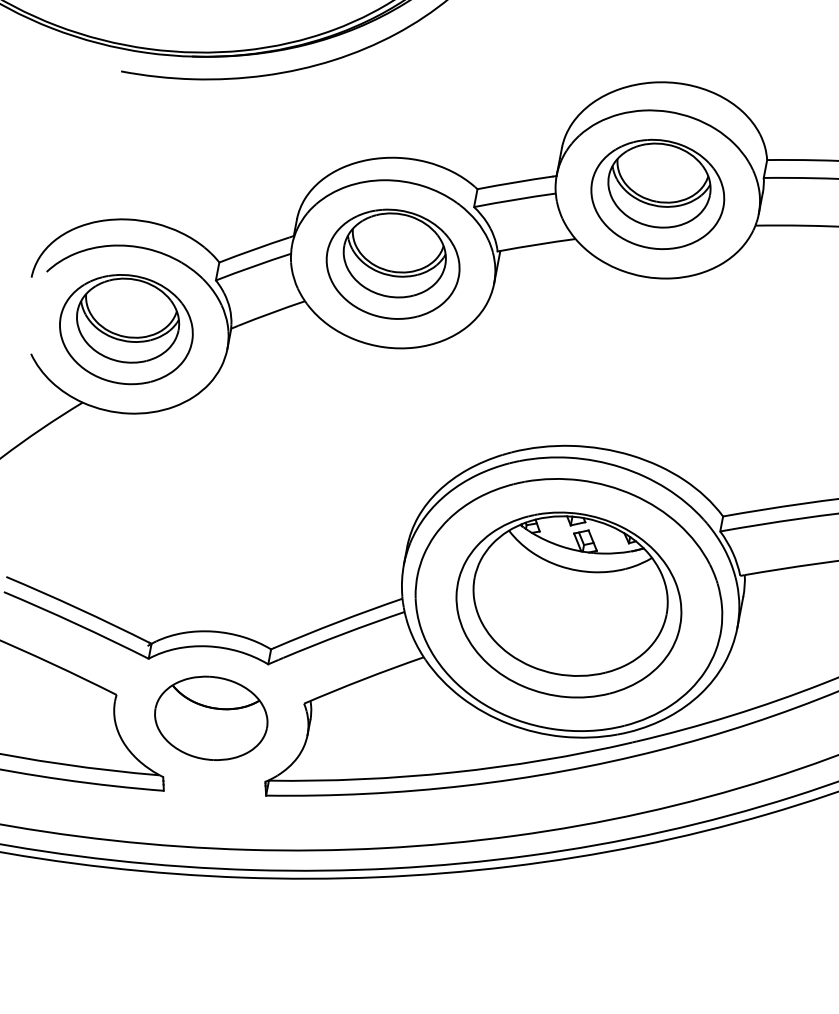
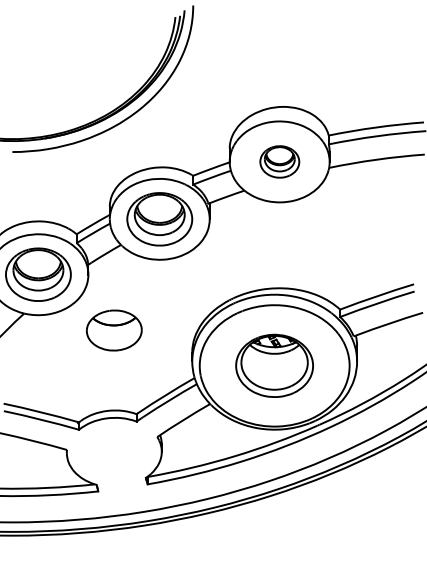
part: (657, 193) -> (279, 161), size x0.6
part: (568, 604) -> (274, 365), size x0.7
part: (211, 718) -> (114, 330), moved

